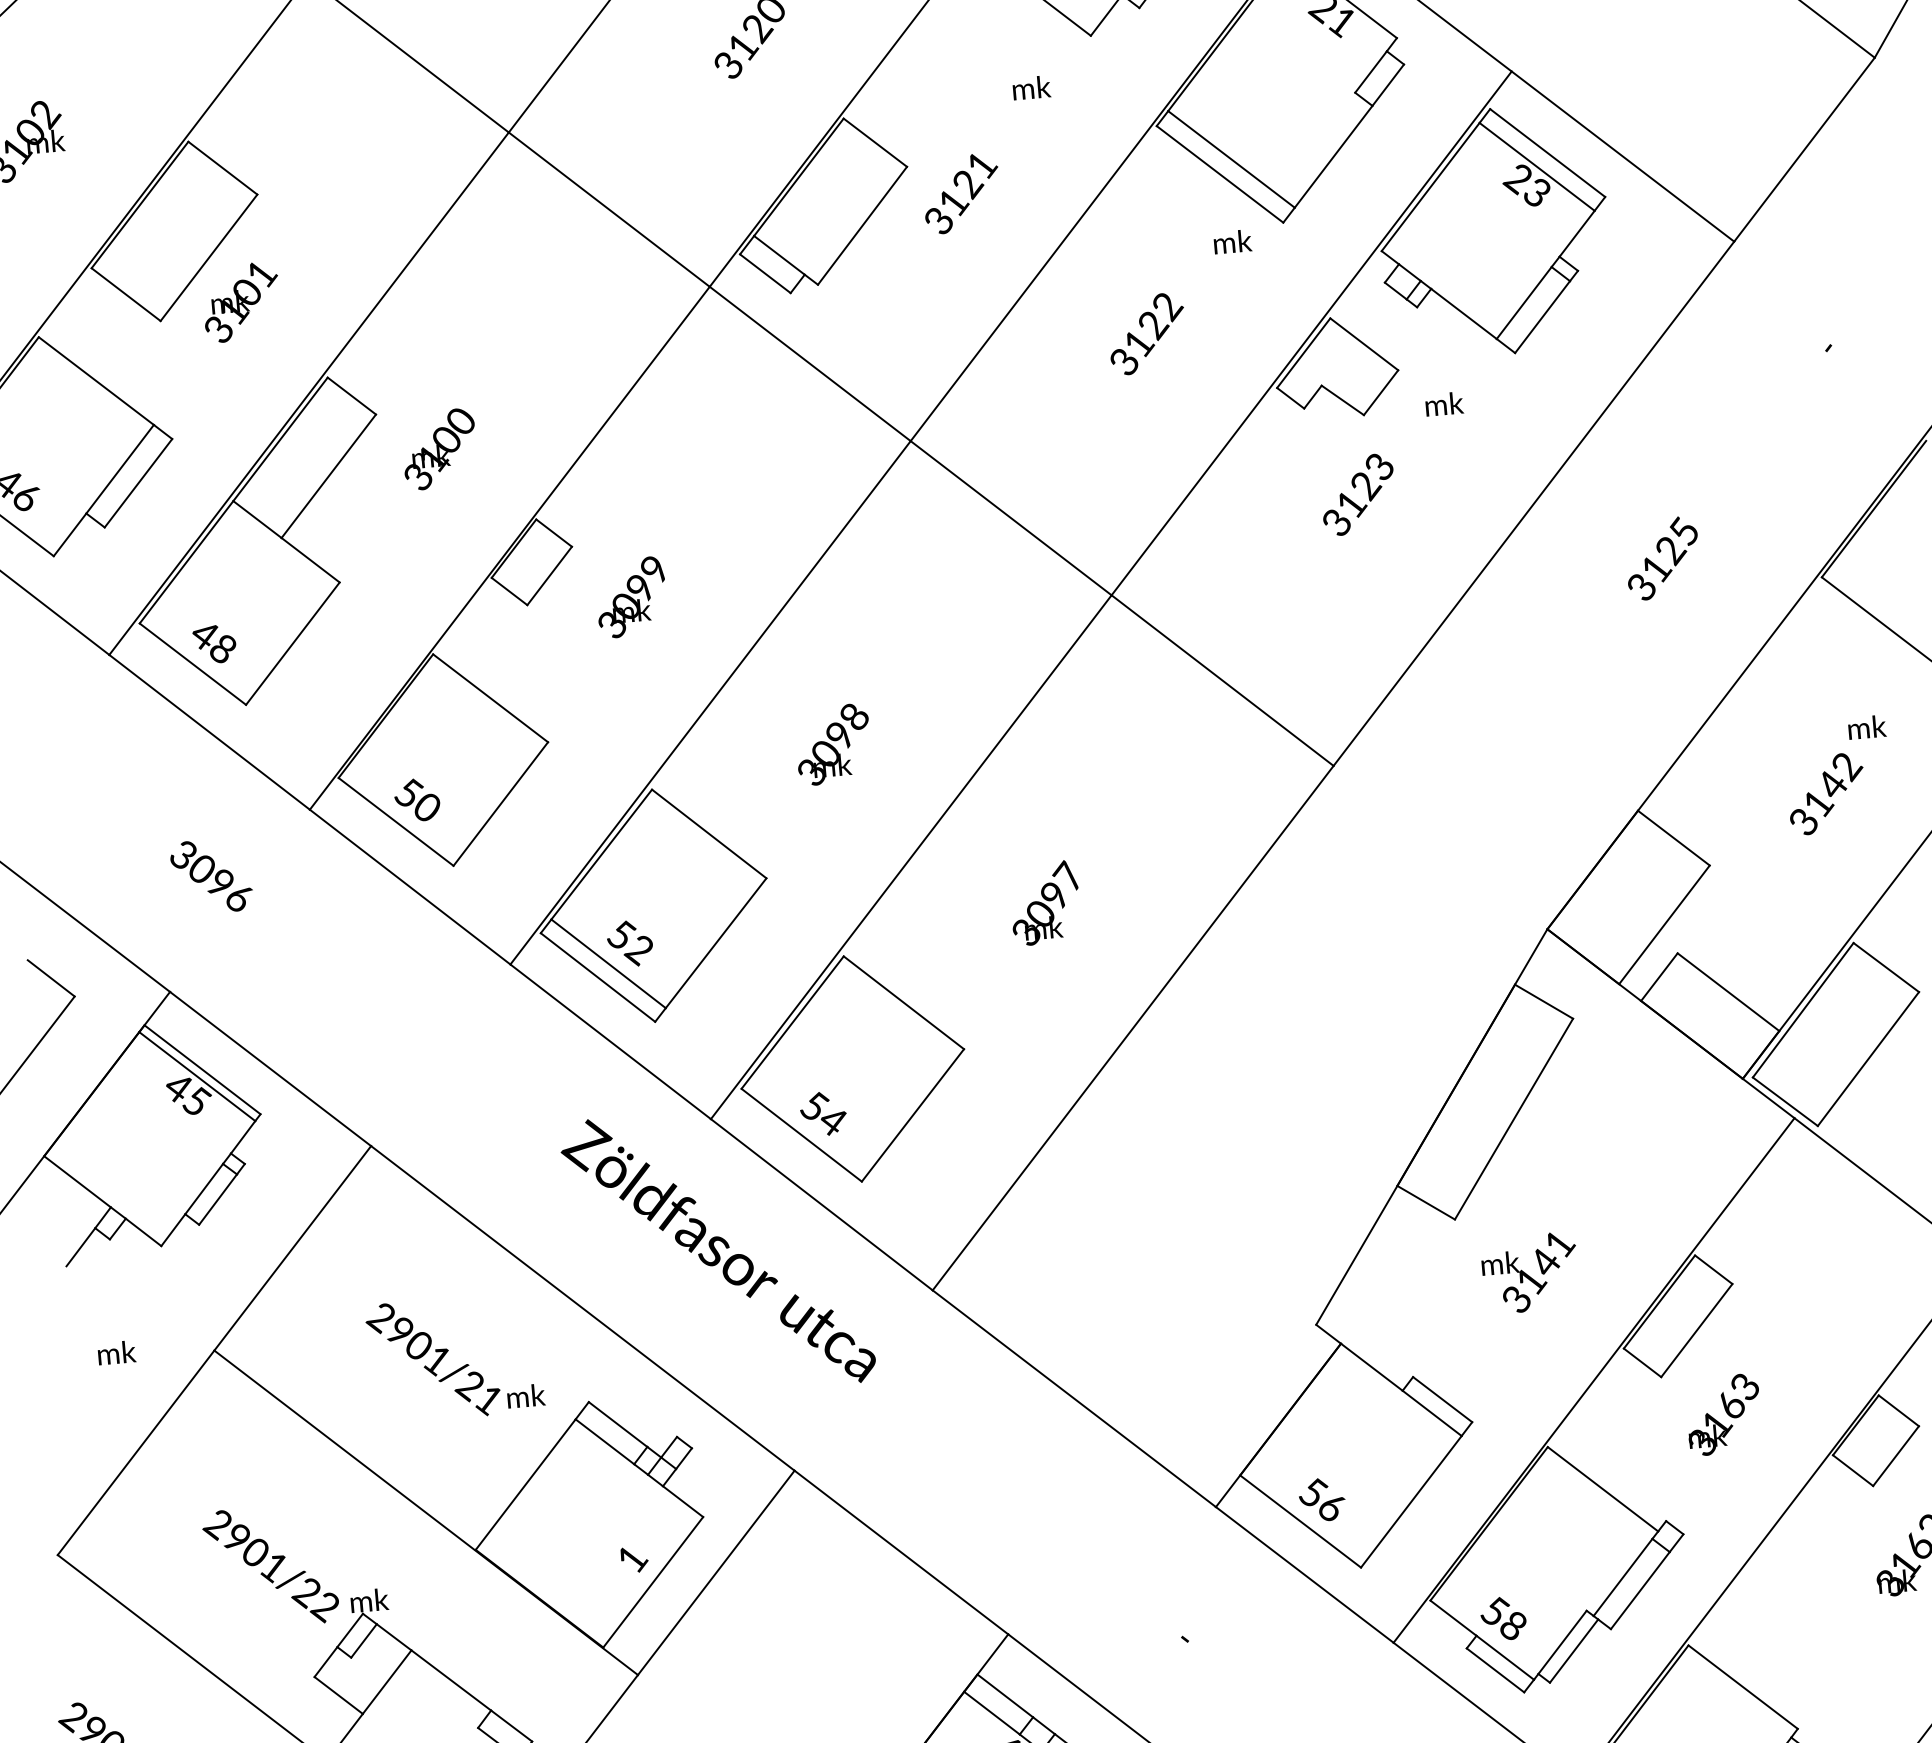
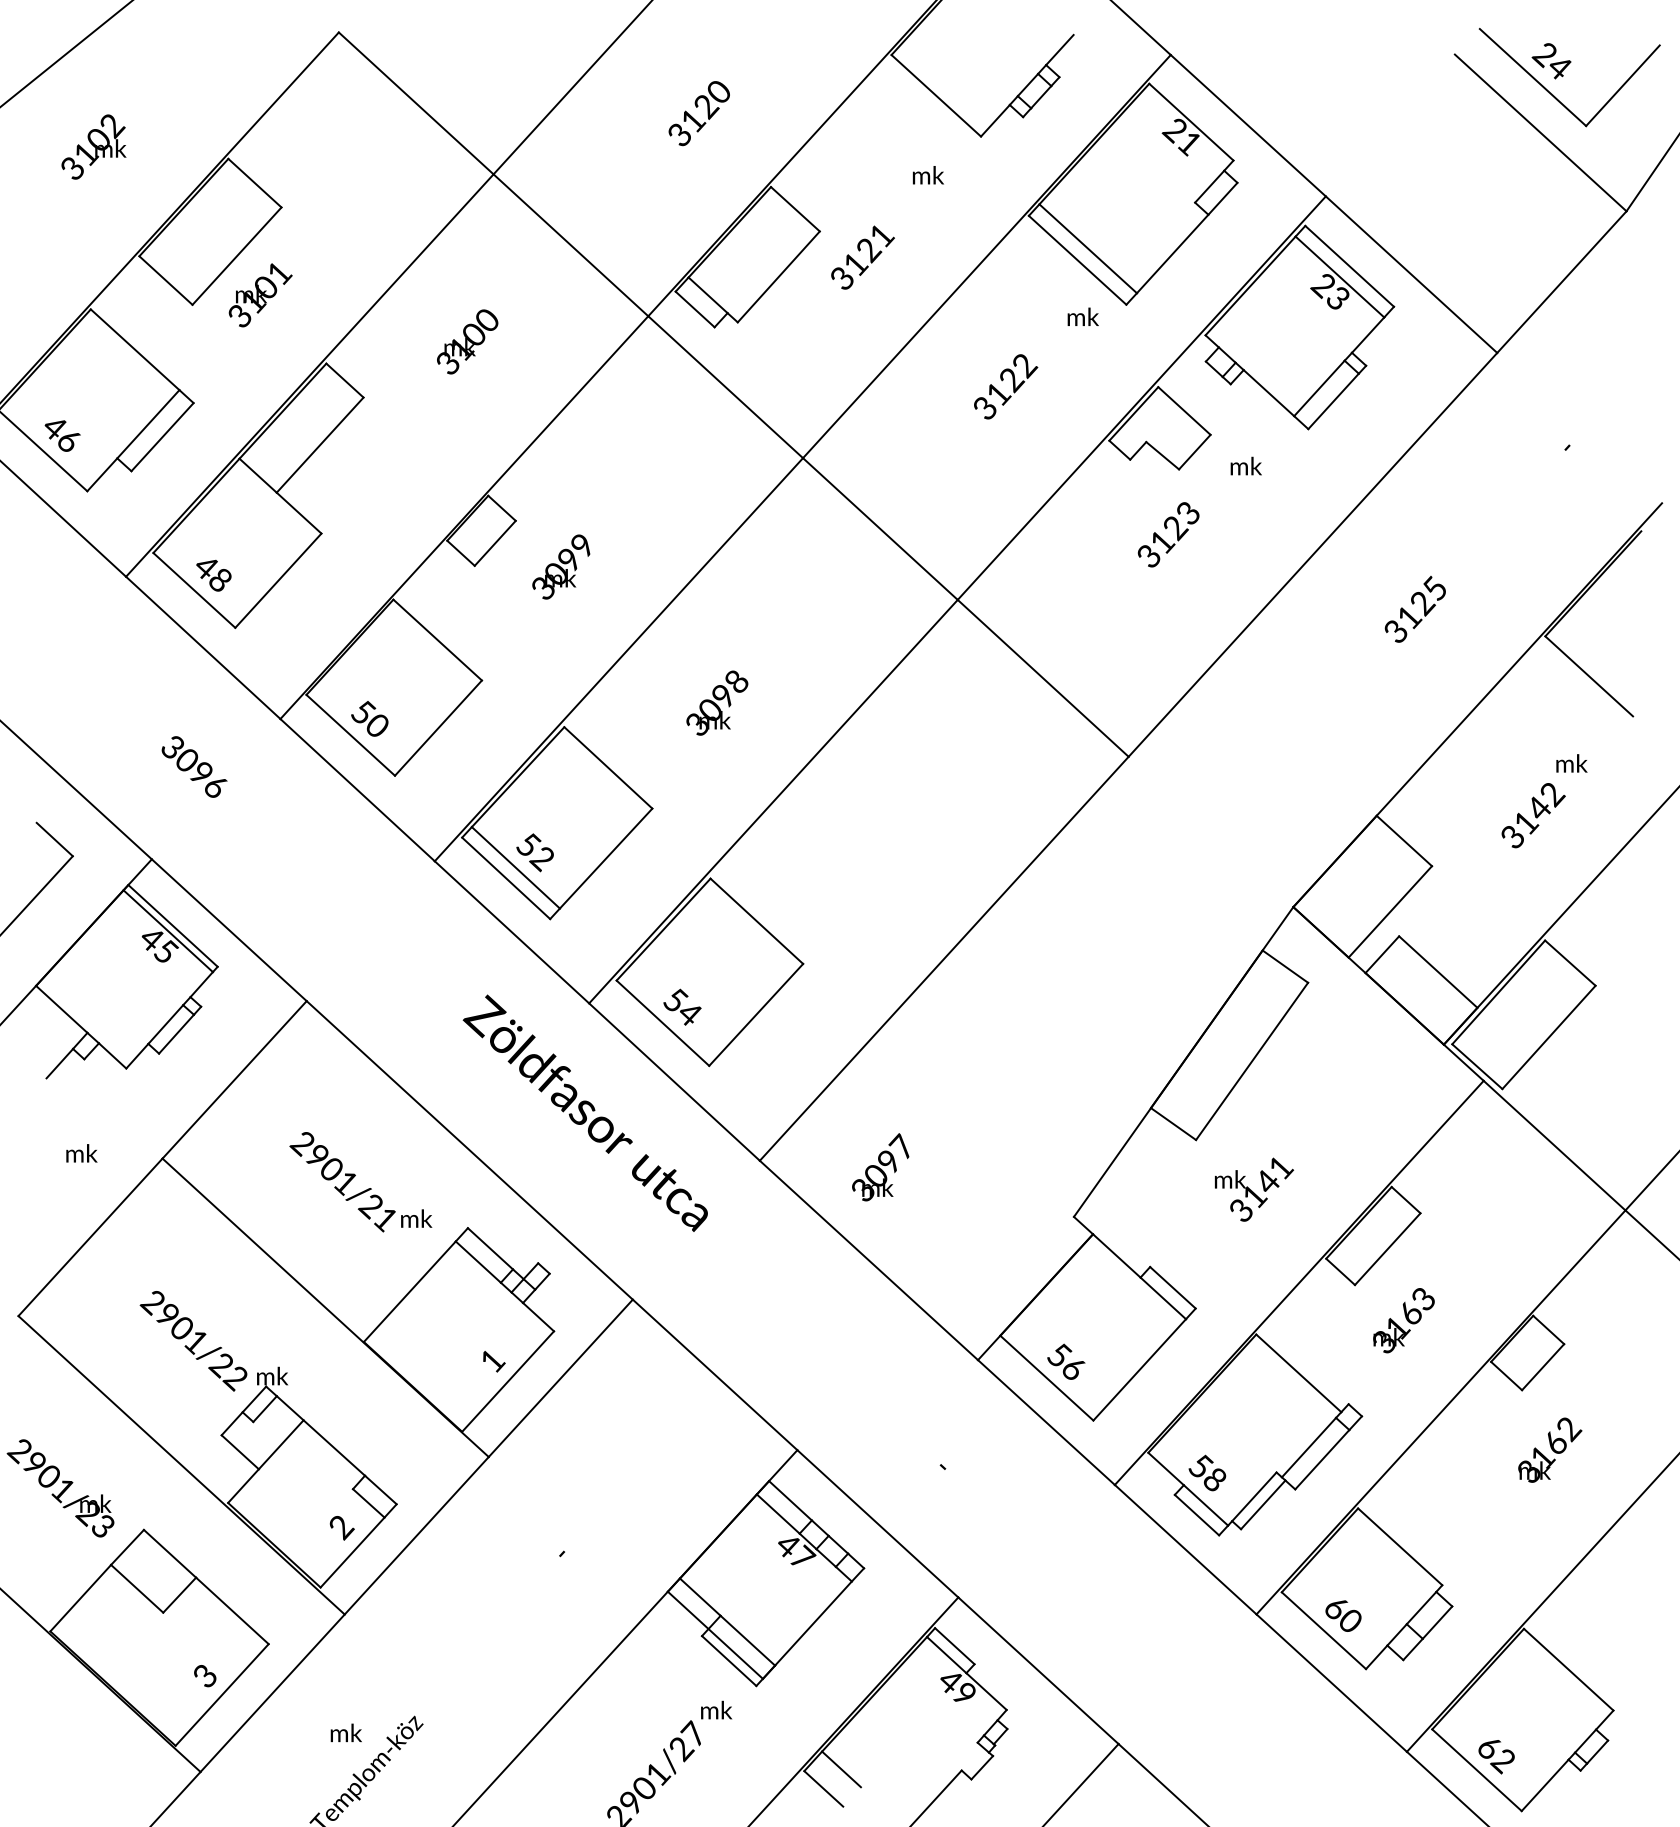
text: (439, 448) -> (467, 341), moved
text: (1044, 903) -> (880, 1167), moved

